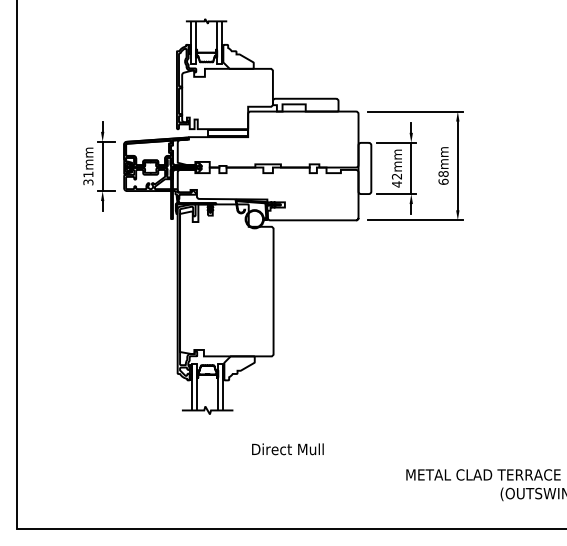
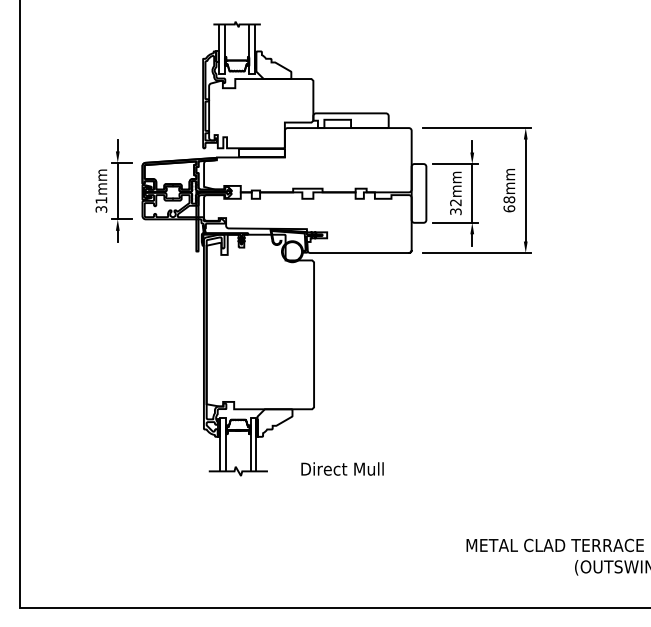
text: (396, 184) -> (455, 211), 42mm -> 32mm
text: (287, 448) -> (342, 468), moved

